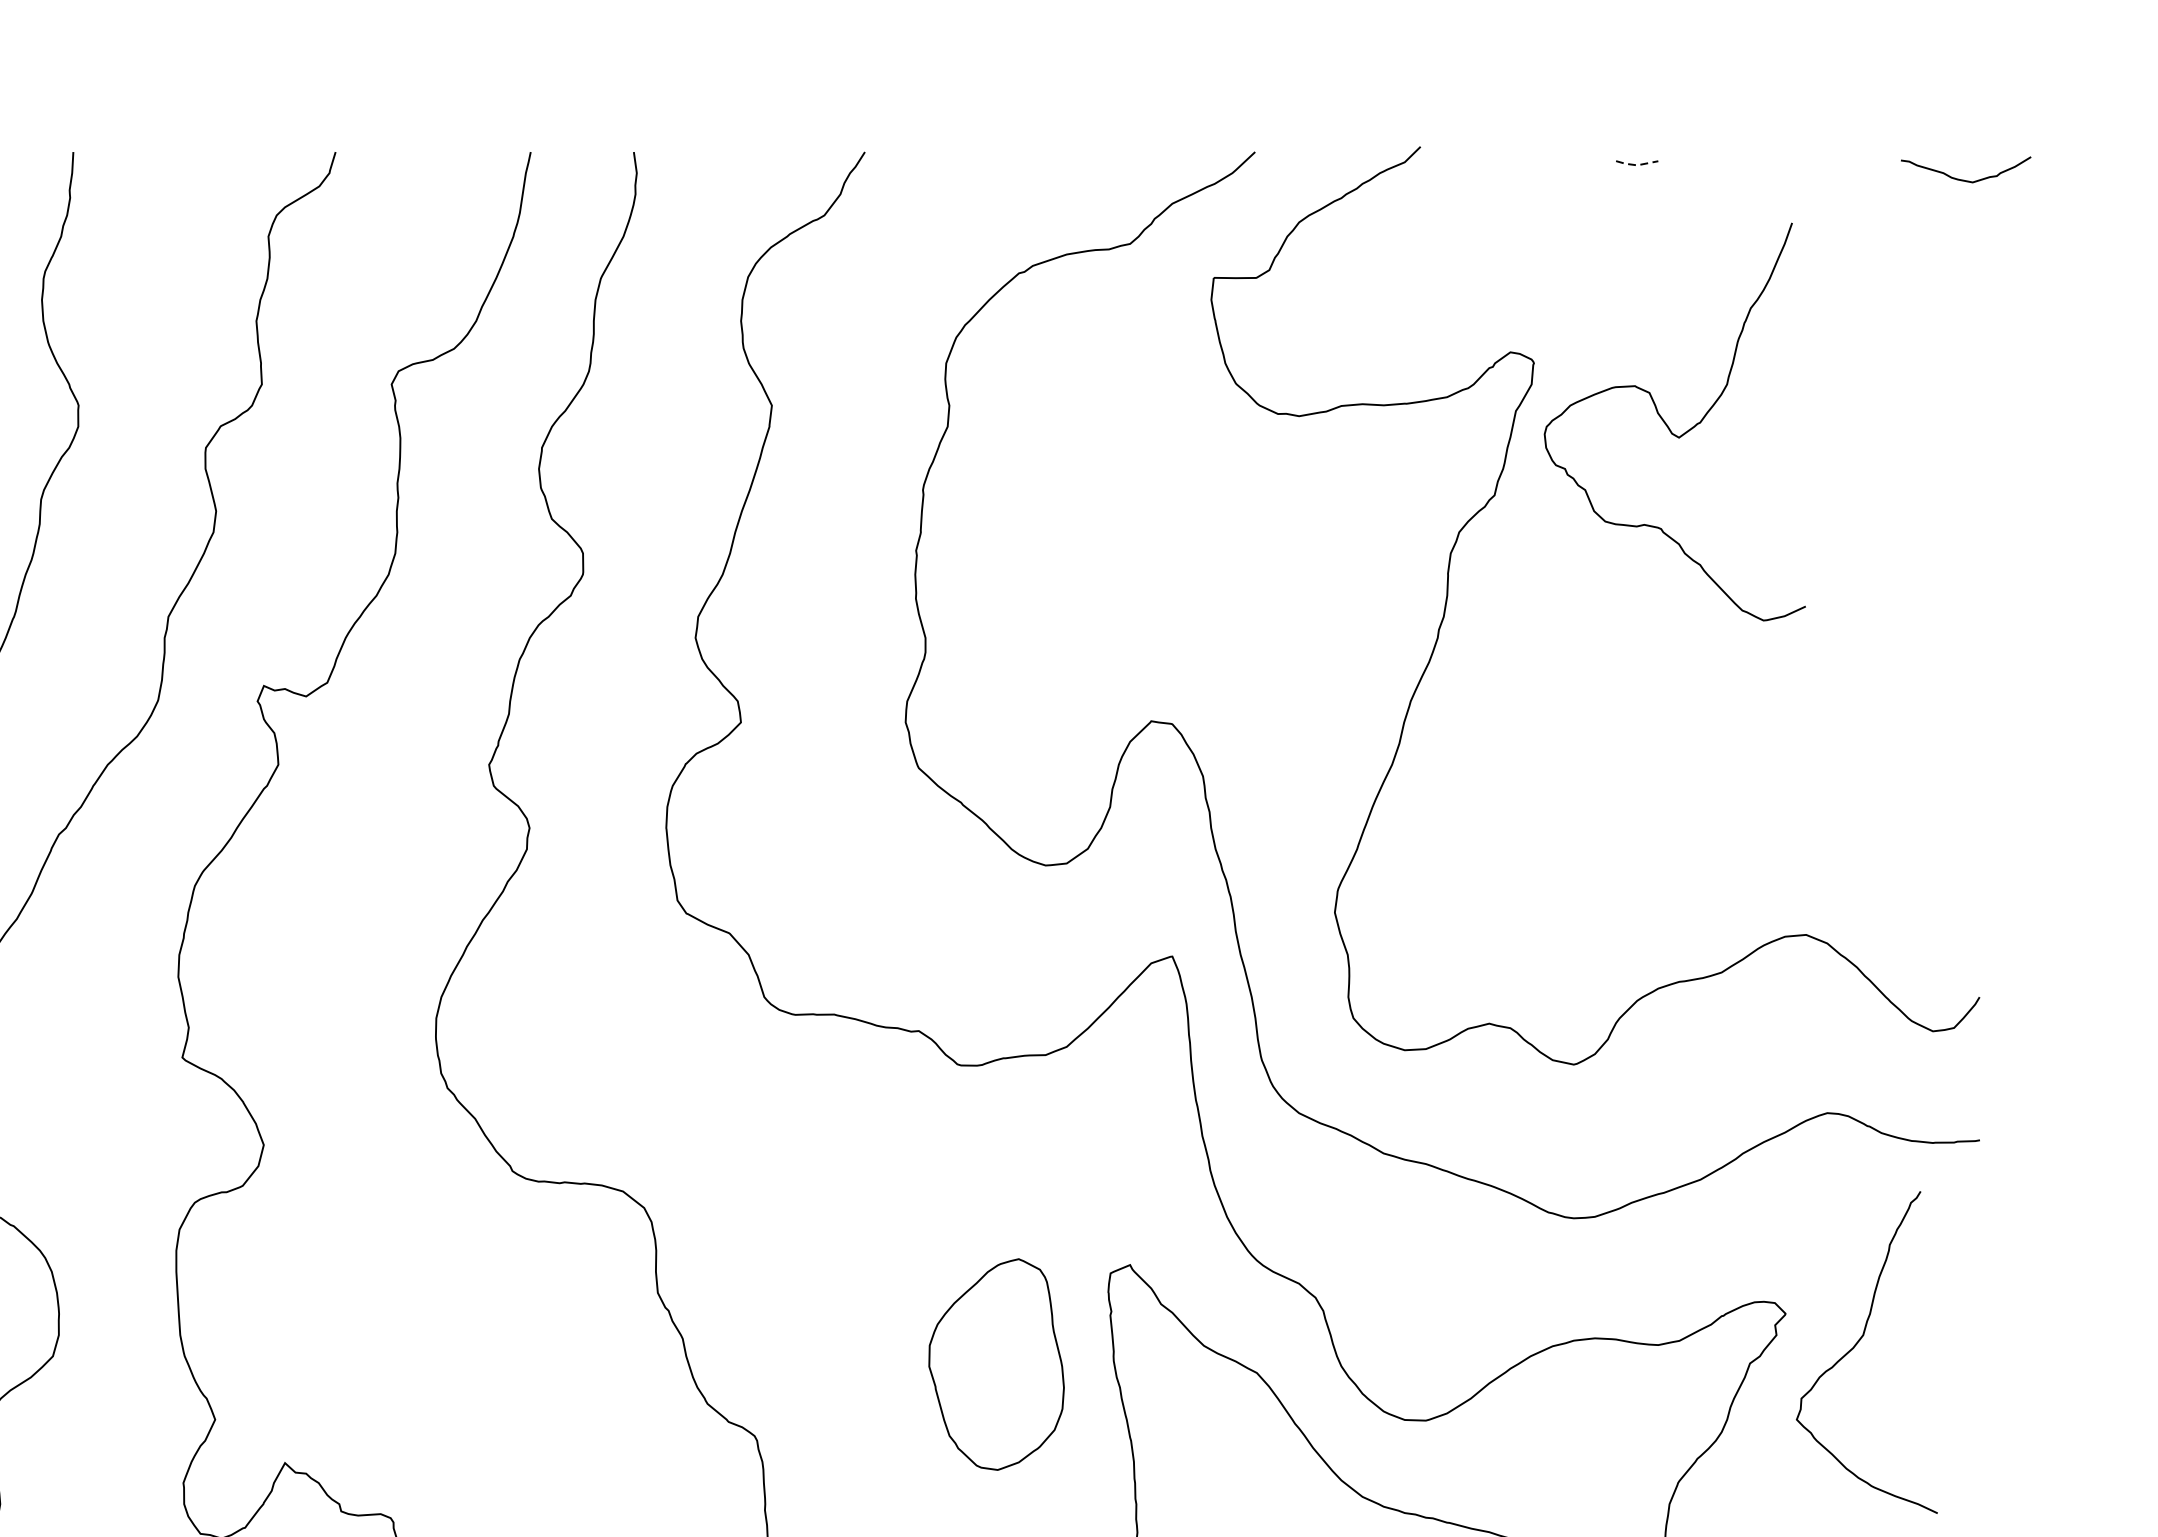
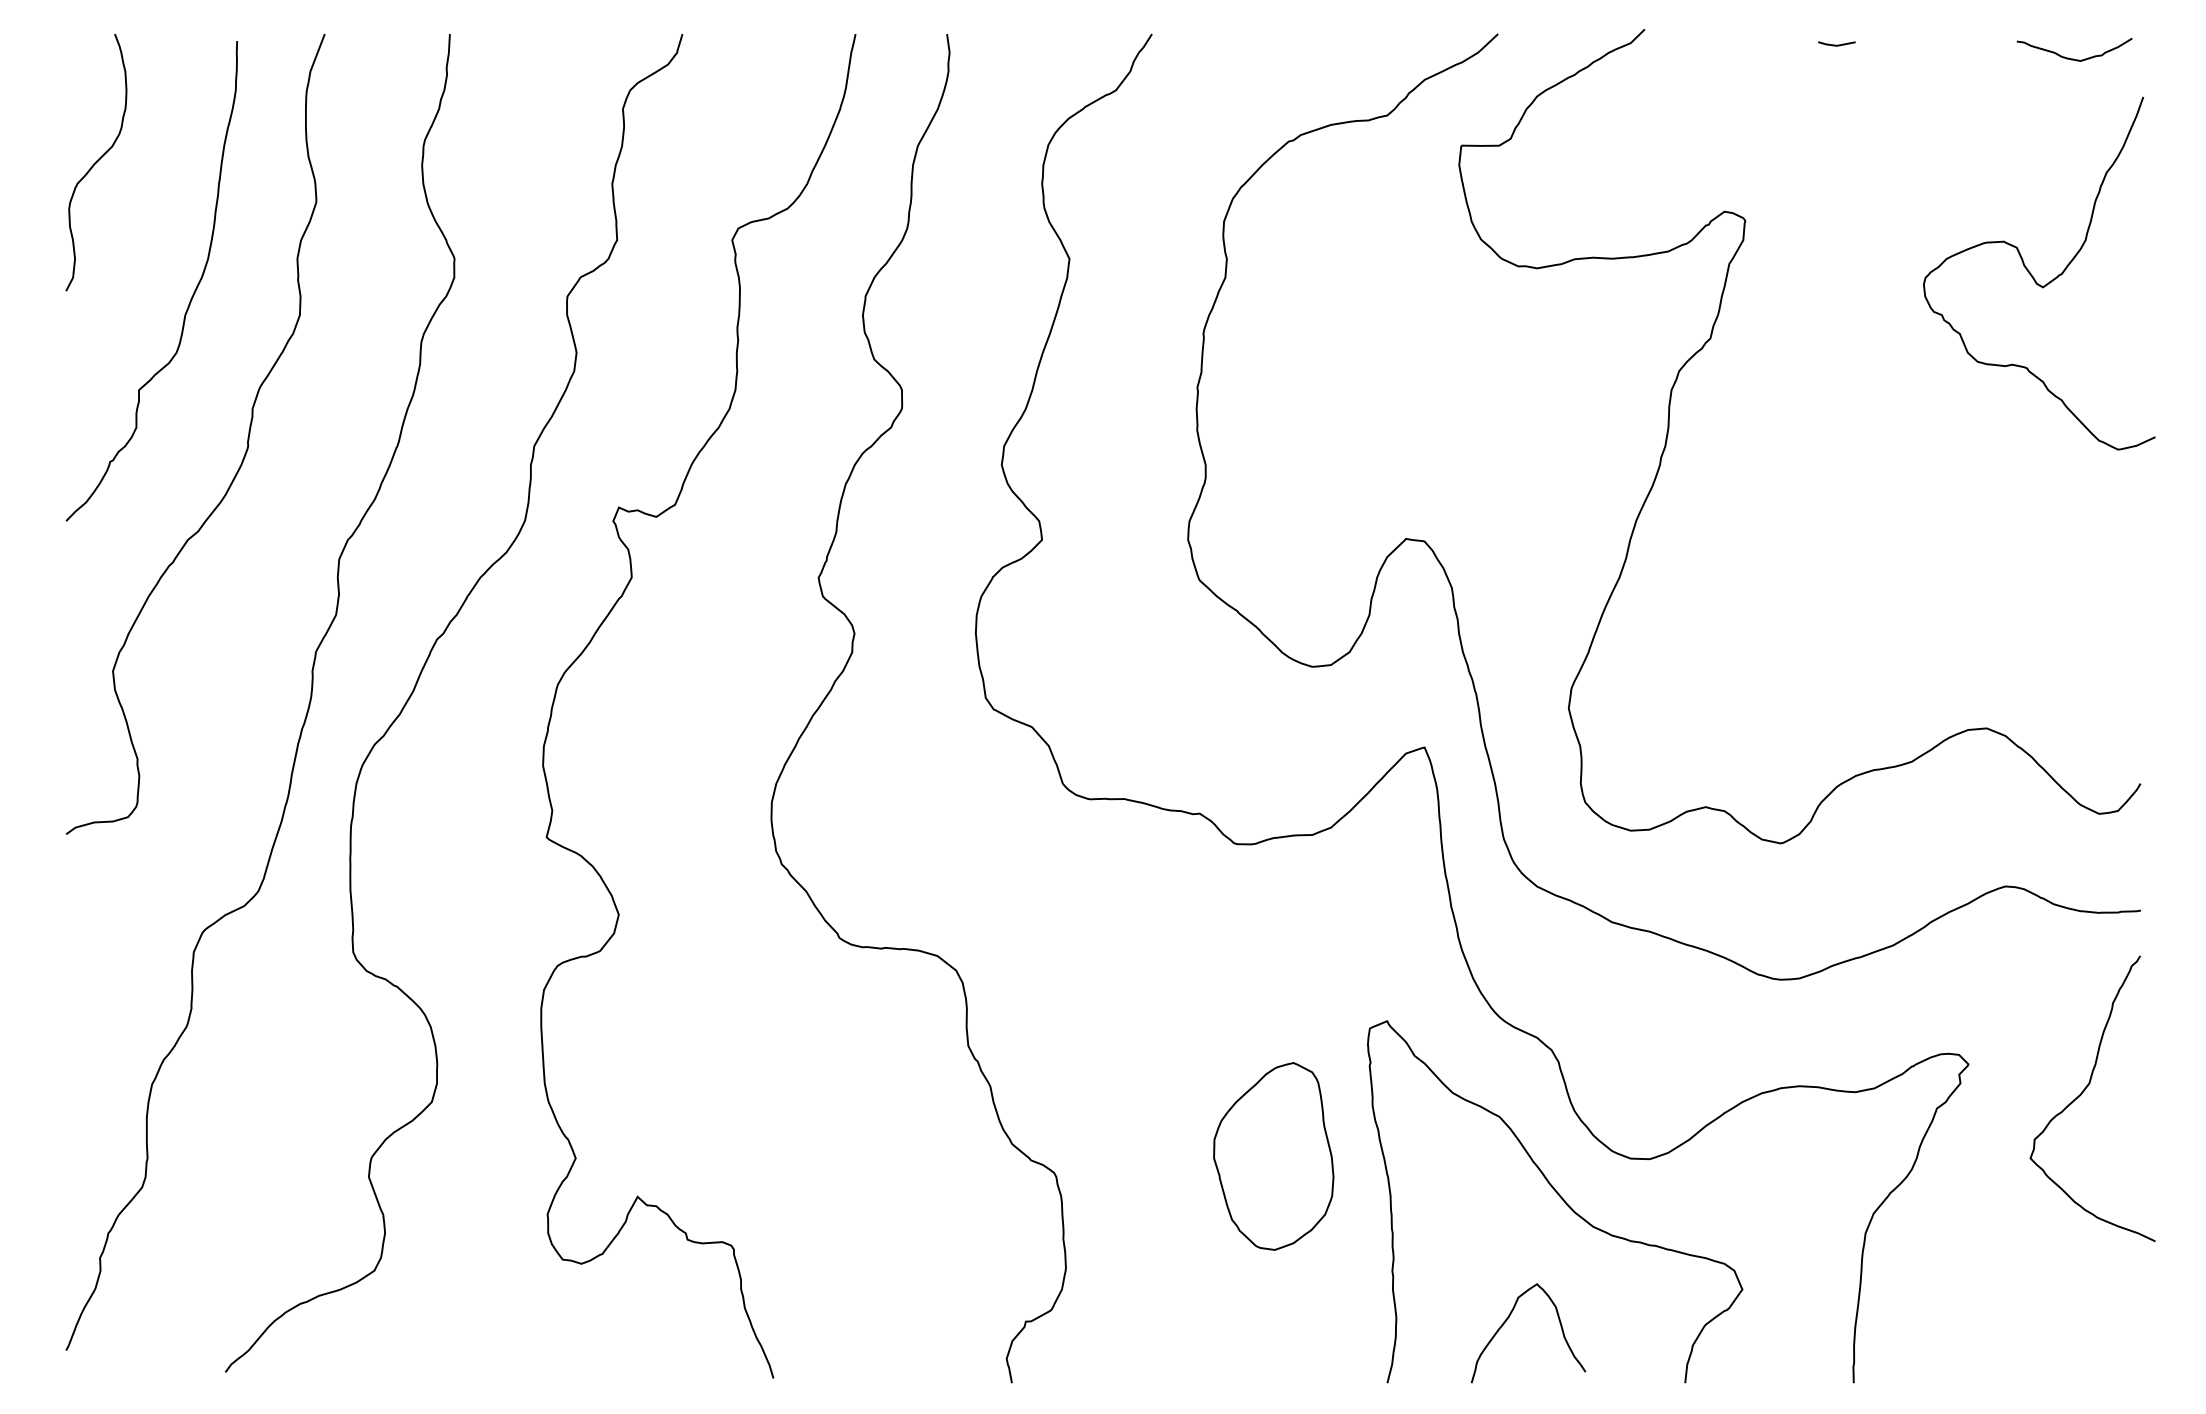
line: (1636, 164) -> (1836, 45), dashed -> solid
curve: (1964, 179) -> (2073, 58), moved
curve: (1668, 425) -> (2033, 276), moved
curve: (1858, 1343) -> (2085, 1090), moved
part: (996, 1364) -> (1273, 1156), moved

